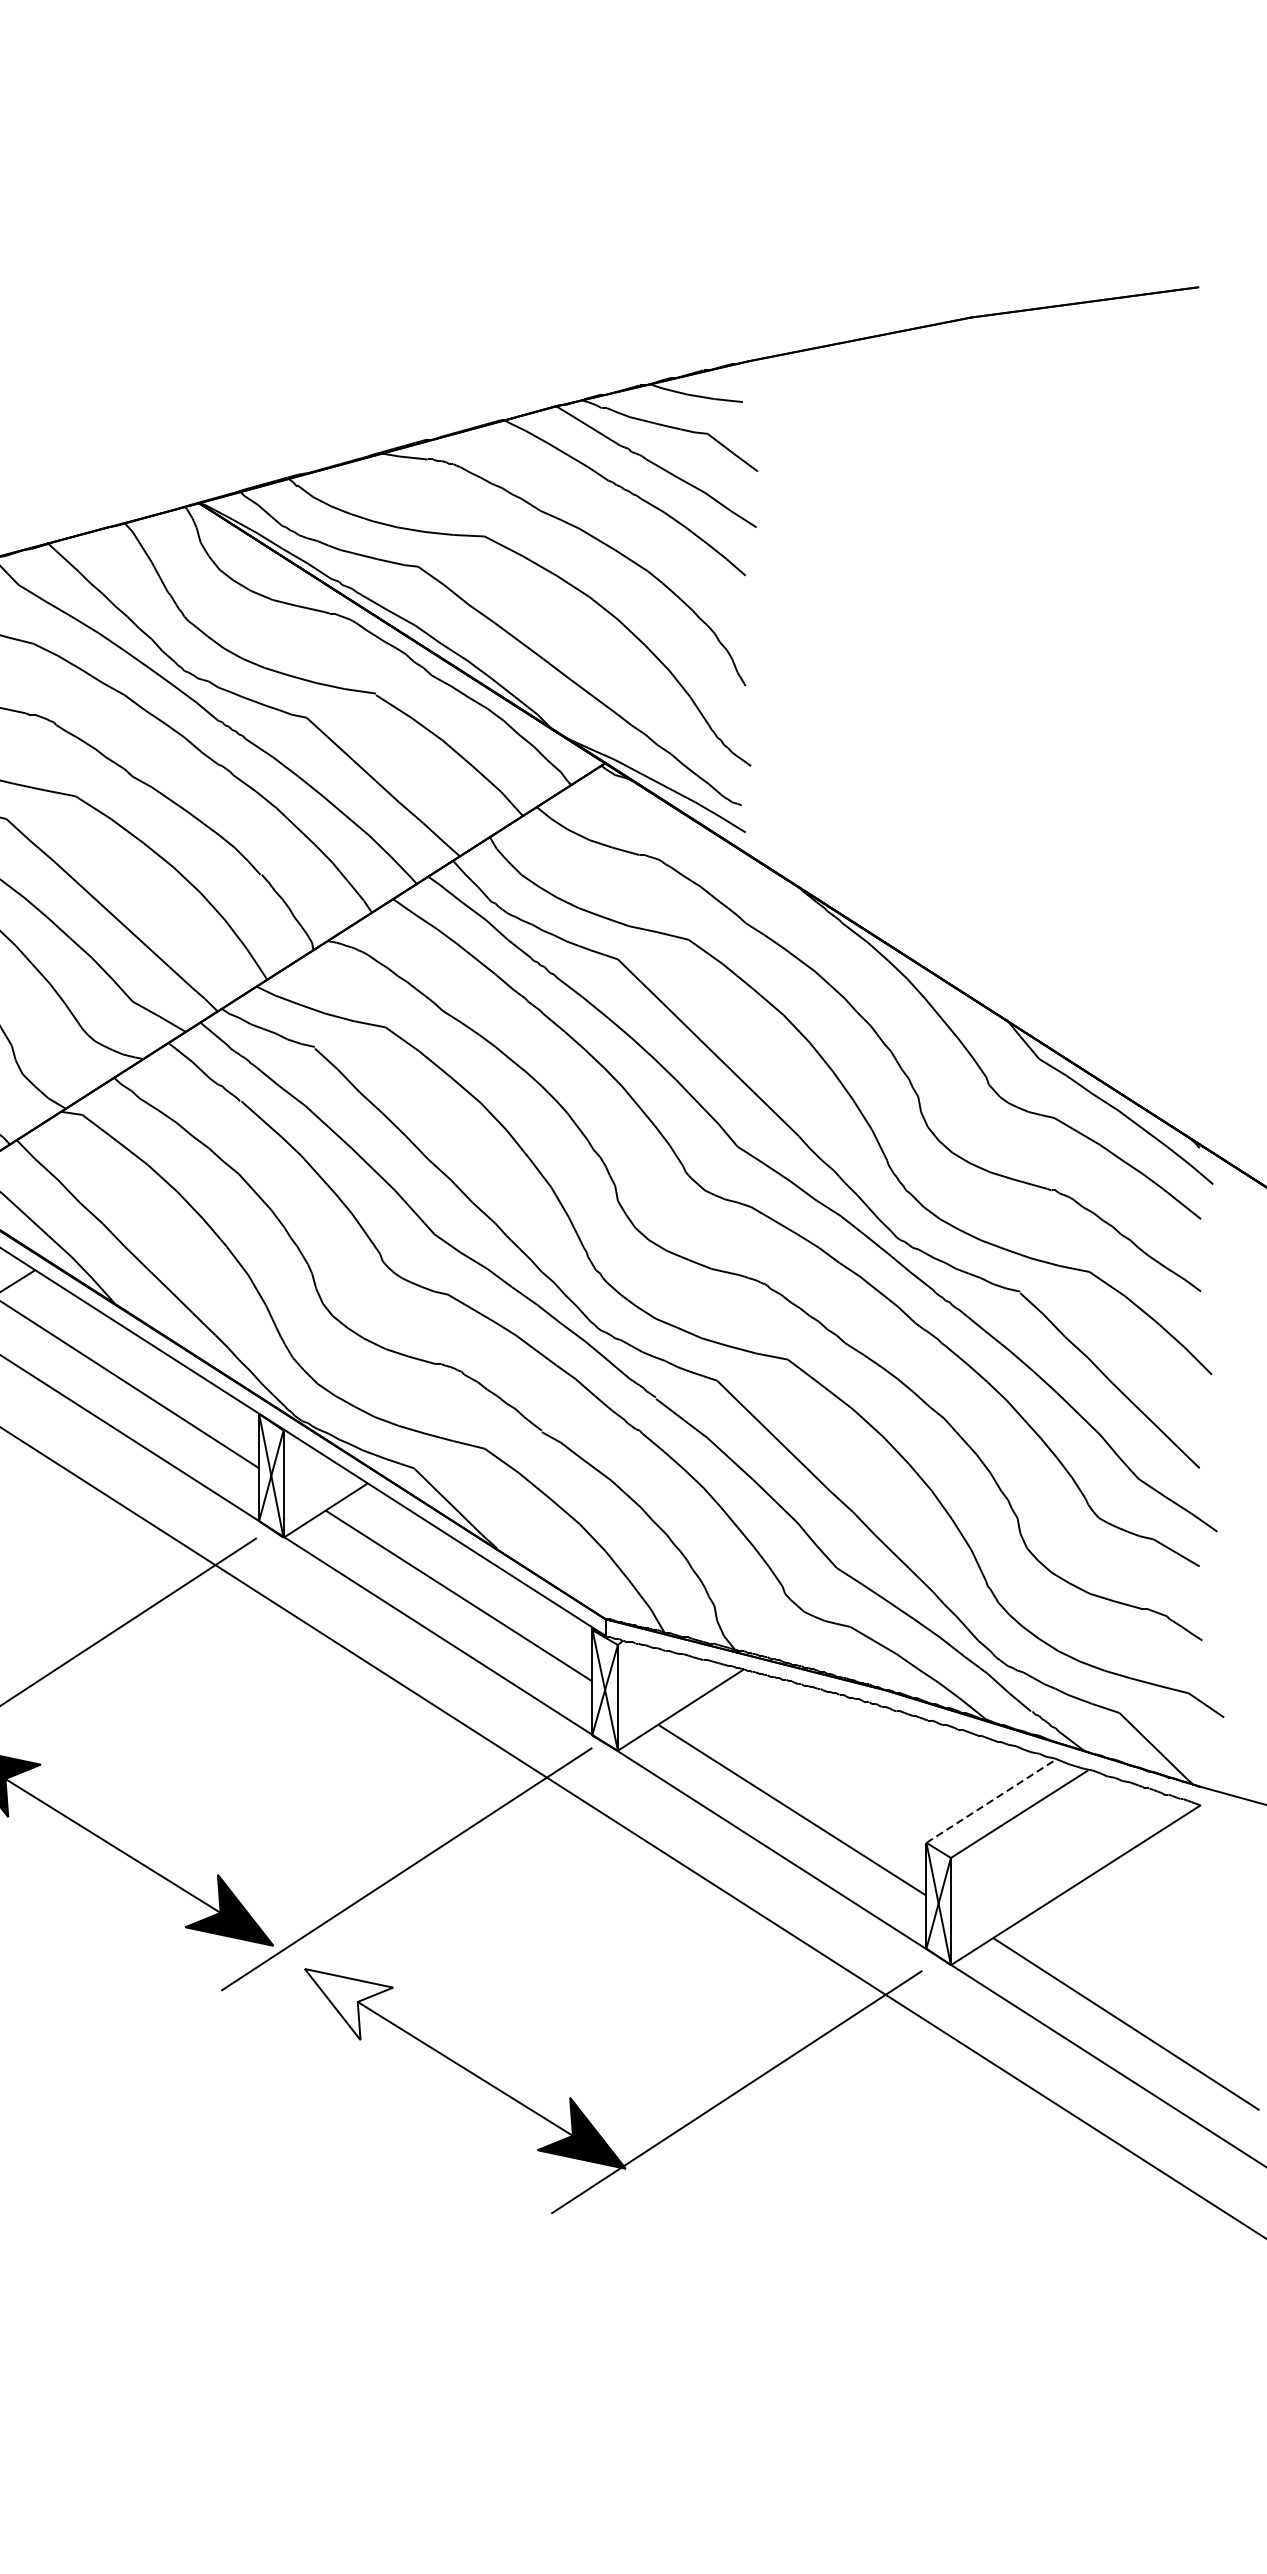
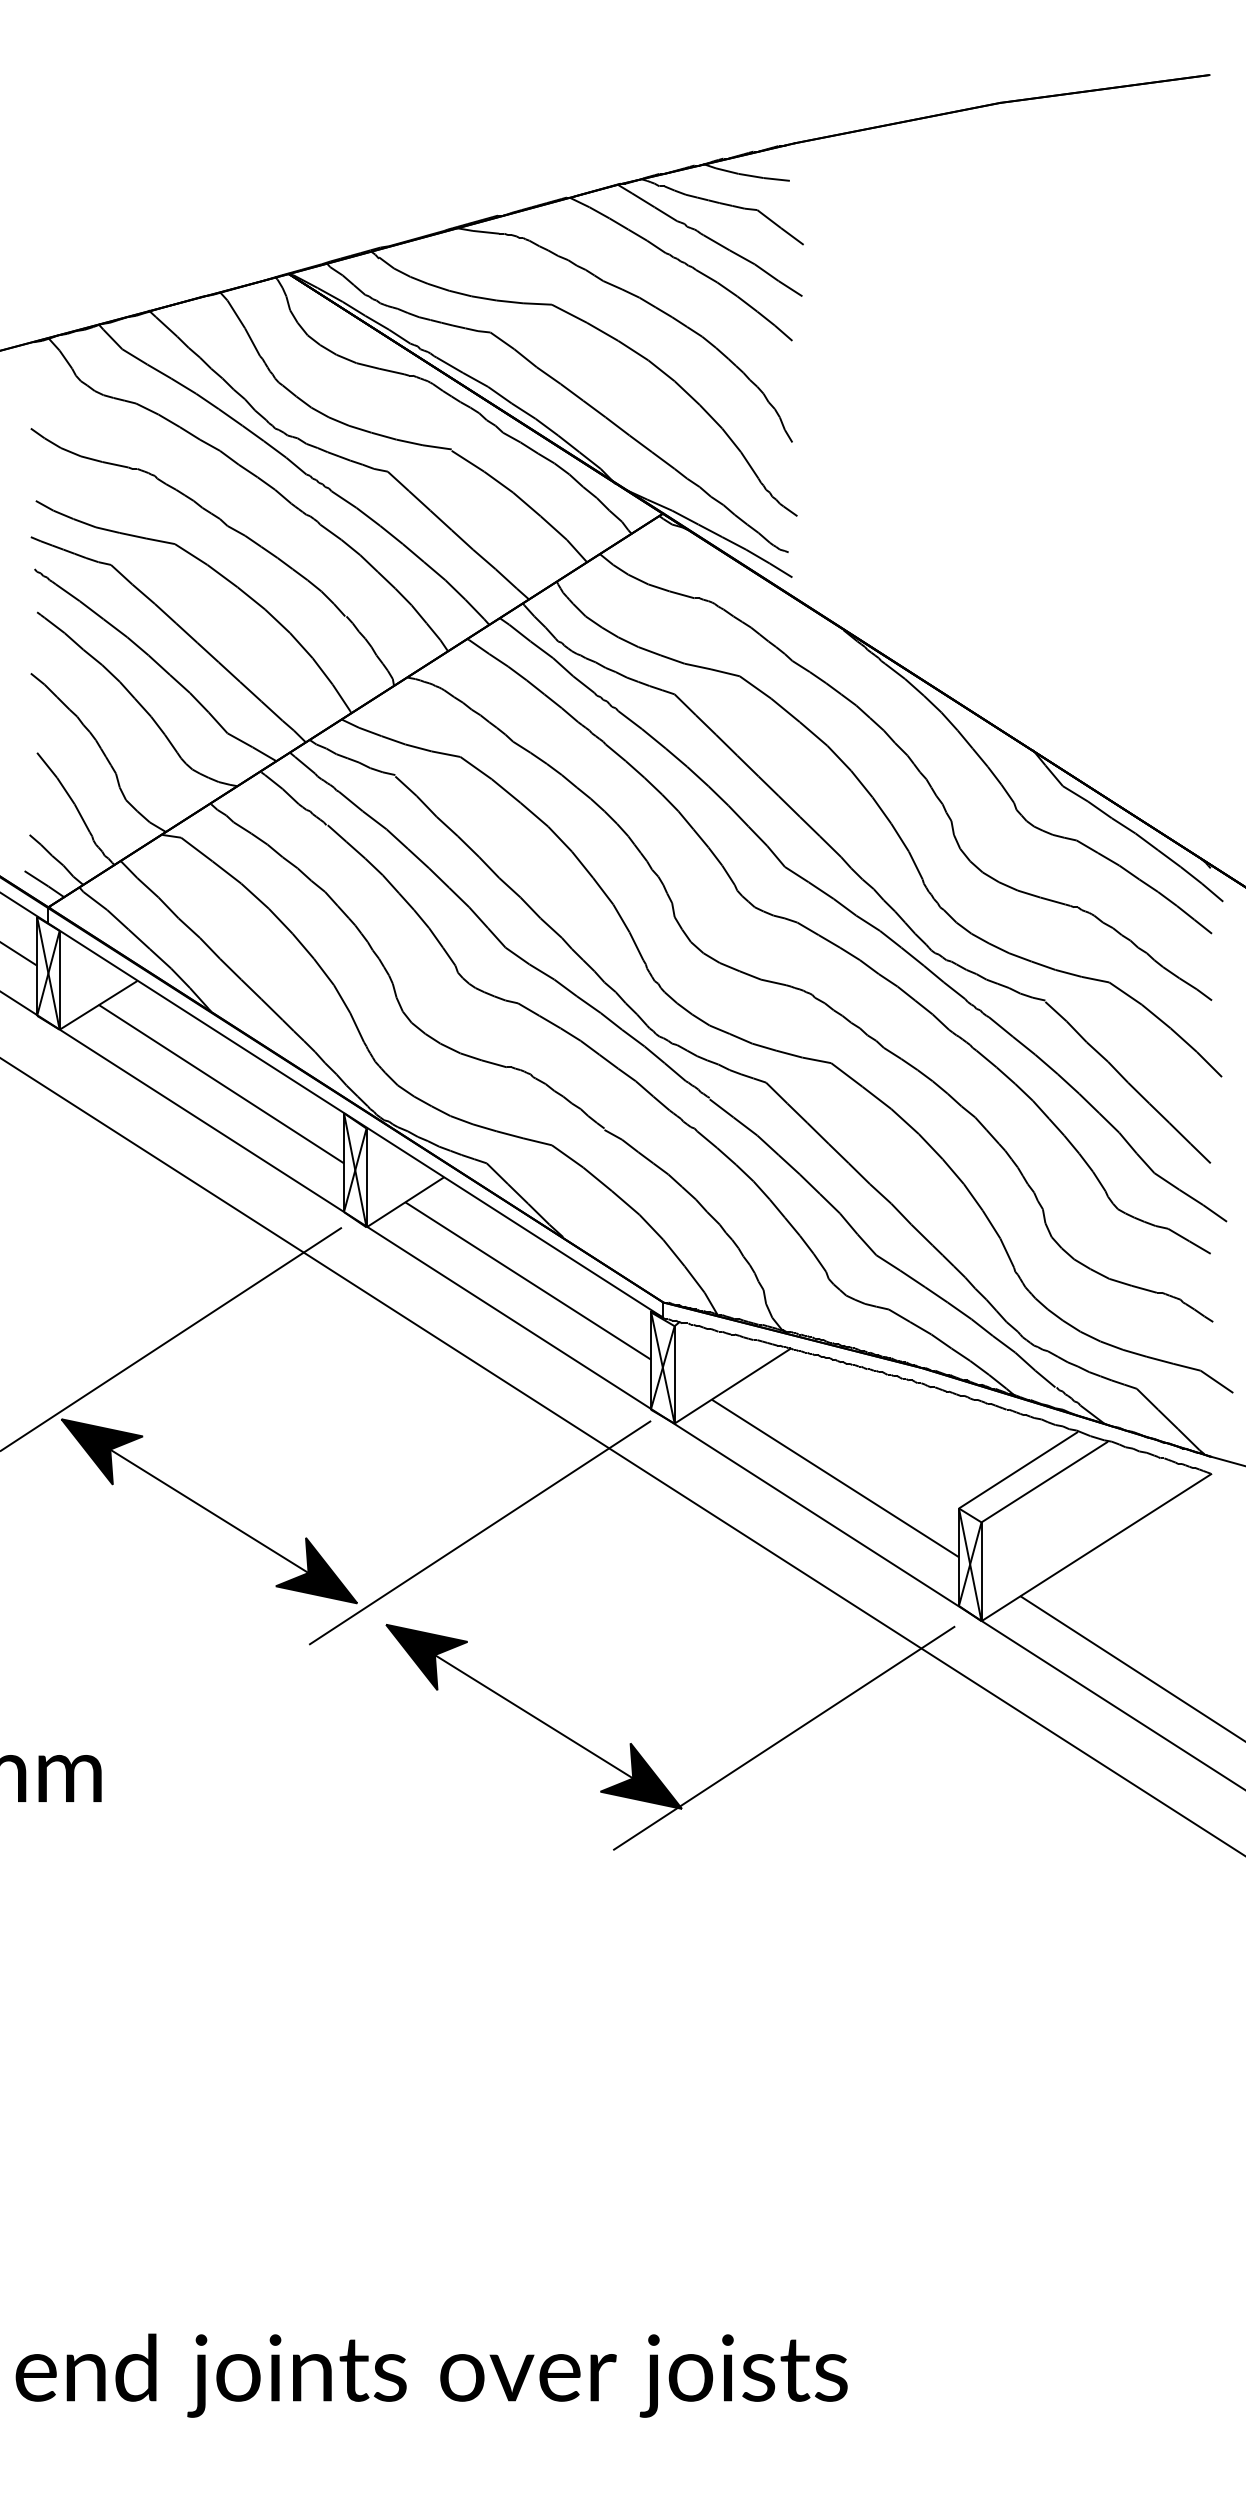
line: (991, 1801) -> (1018, 1470), dashed -> solid
fill: (348, 2004) -> (426, 1657), added

